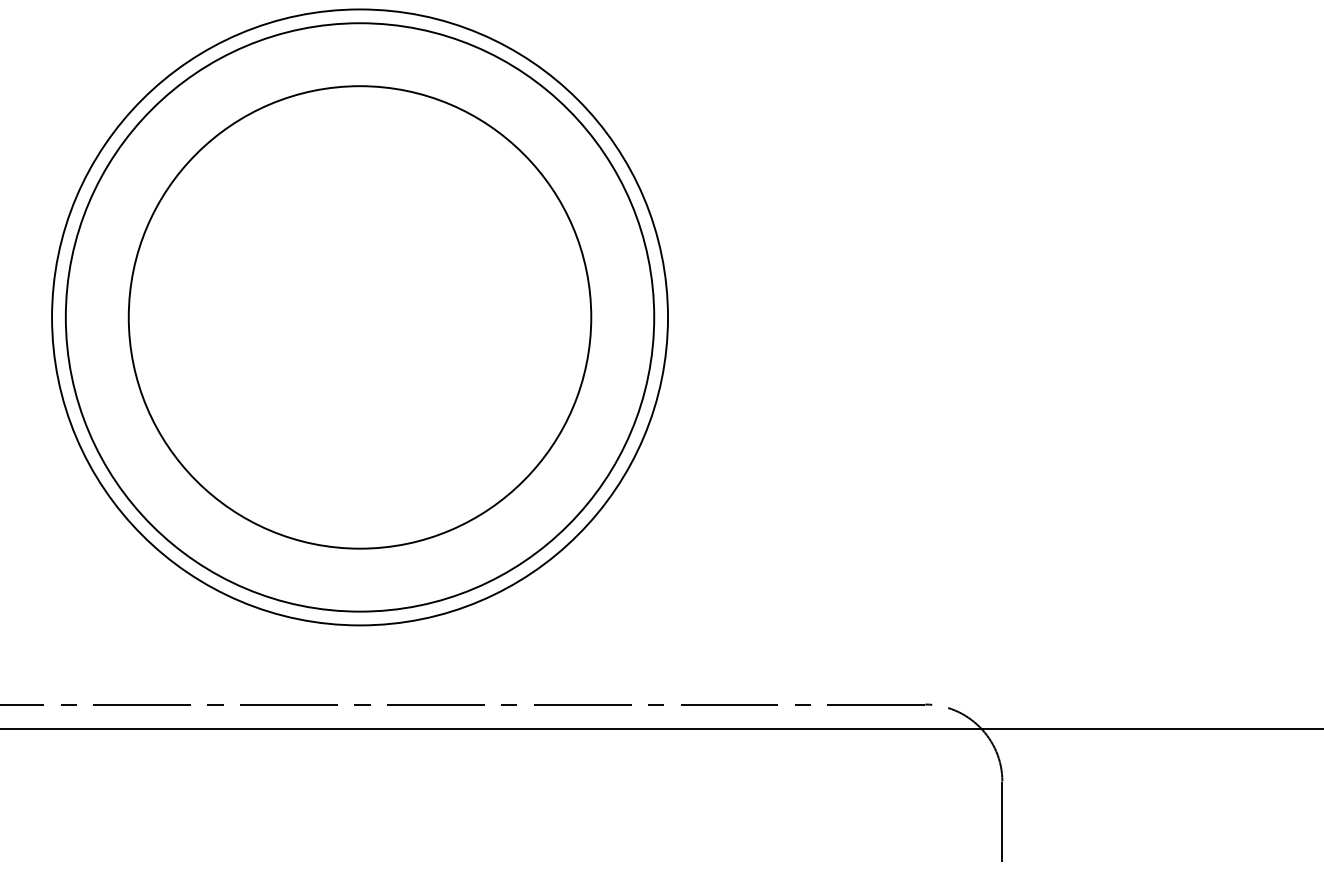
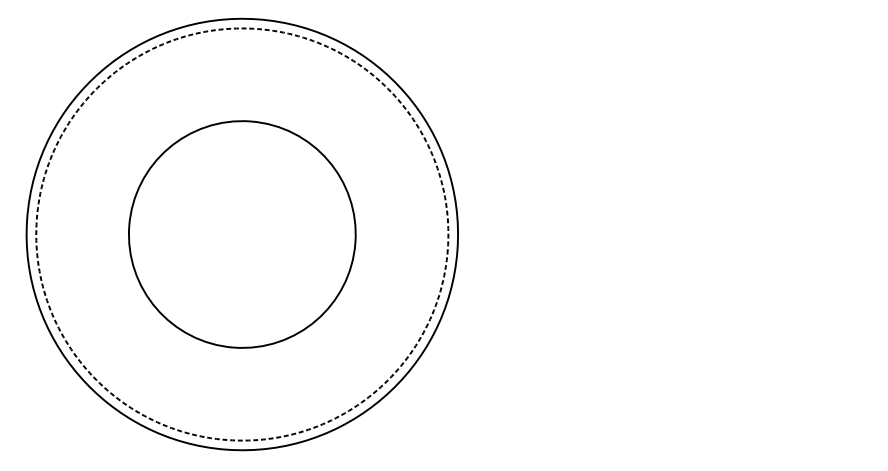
circle: (359, 317) -> (241, 234), size x0.7
circle: (359, 317) -> (241, 234), solid -> dashed

